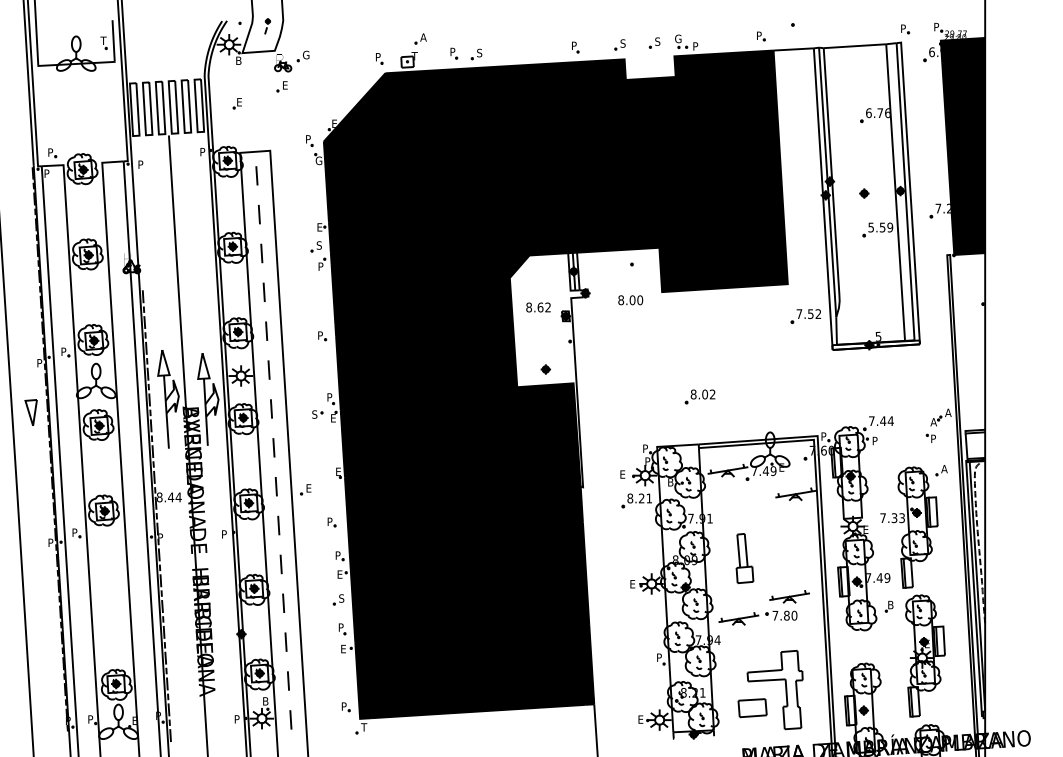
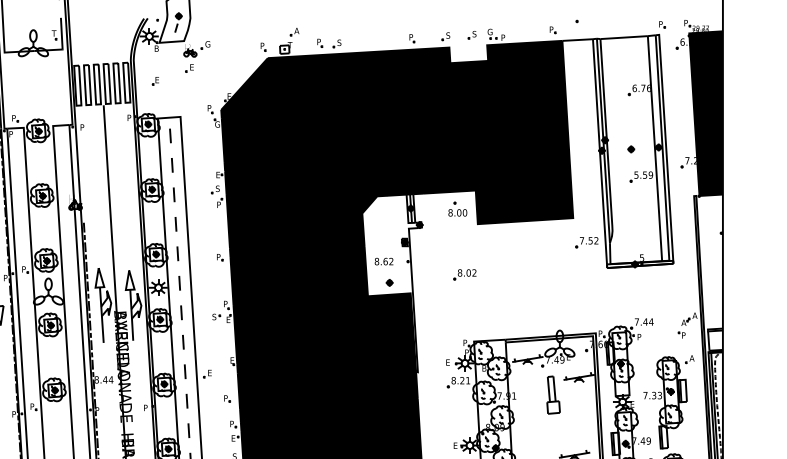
part: (267, 26) -> (178, 22), size x1.67
text: (630, 300) -> (457, 213), moved
text: (538, 307) -> (384, 261), moved
part: (699, 396) -> (464, 274), moved
part: (744, 558) -> (553, 395), moved

